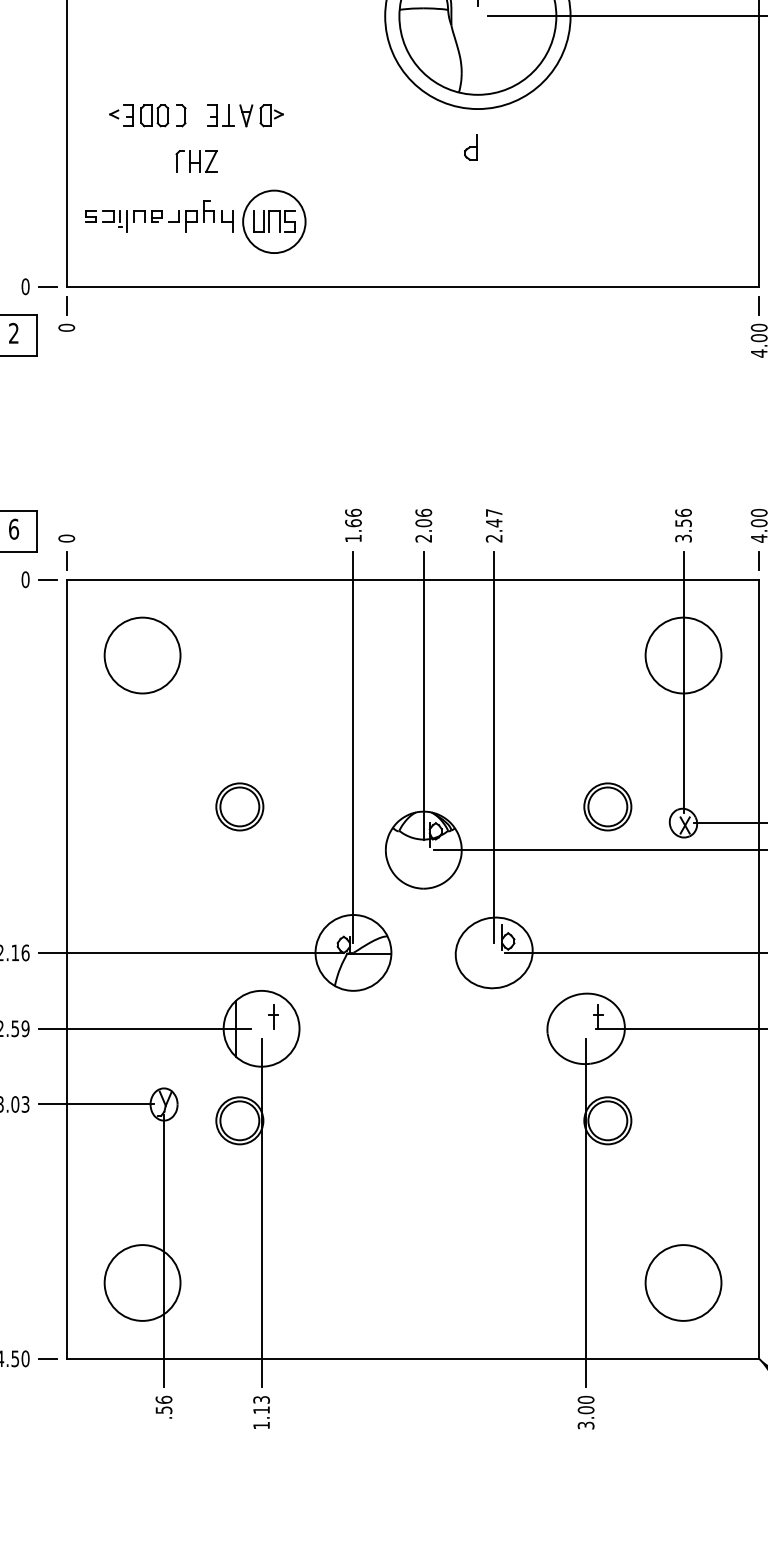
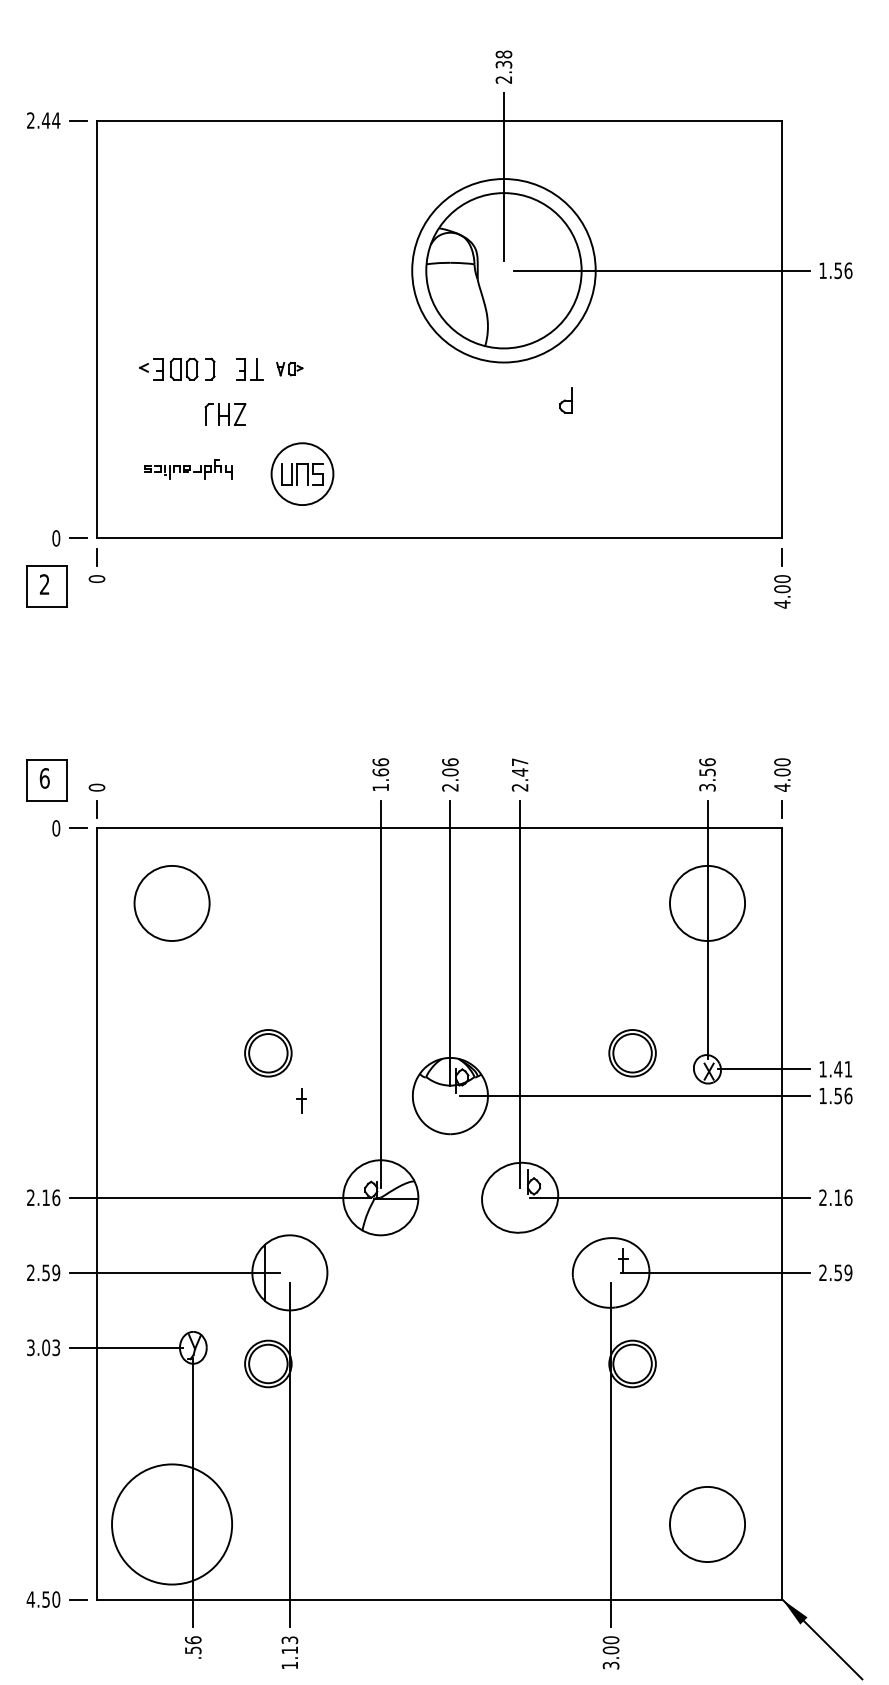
part: (261, 115) -> (289, 368), size x0.6
part: (470, 147) -> (565, 400), moved
part: (159, 217) -> (188, 469), size x0.6
part: (273, 1016) -> (301, 1100), moved
circle: (142, 1283) -> (171, 1524), size x1.6

